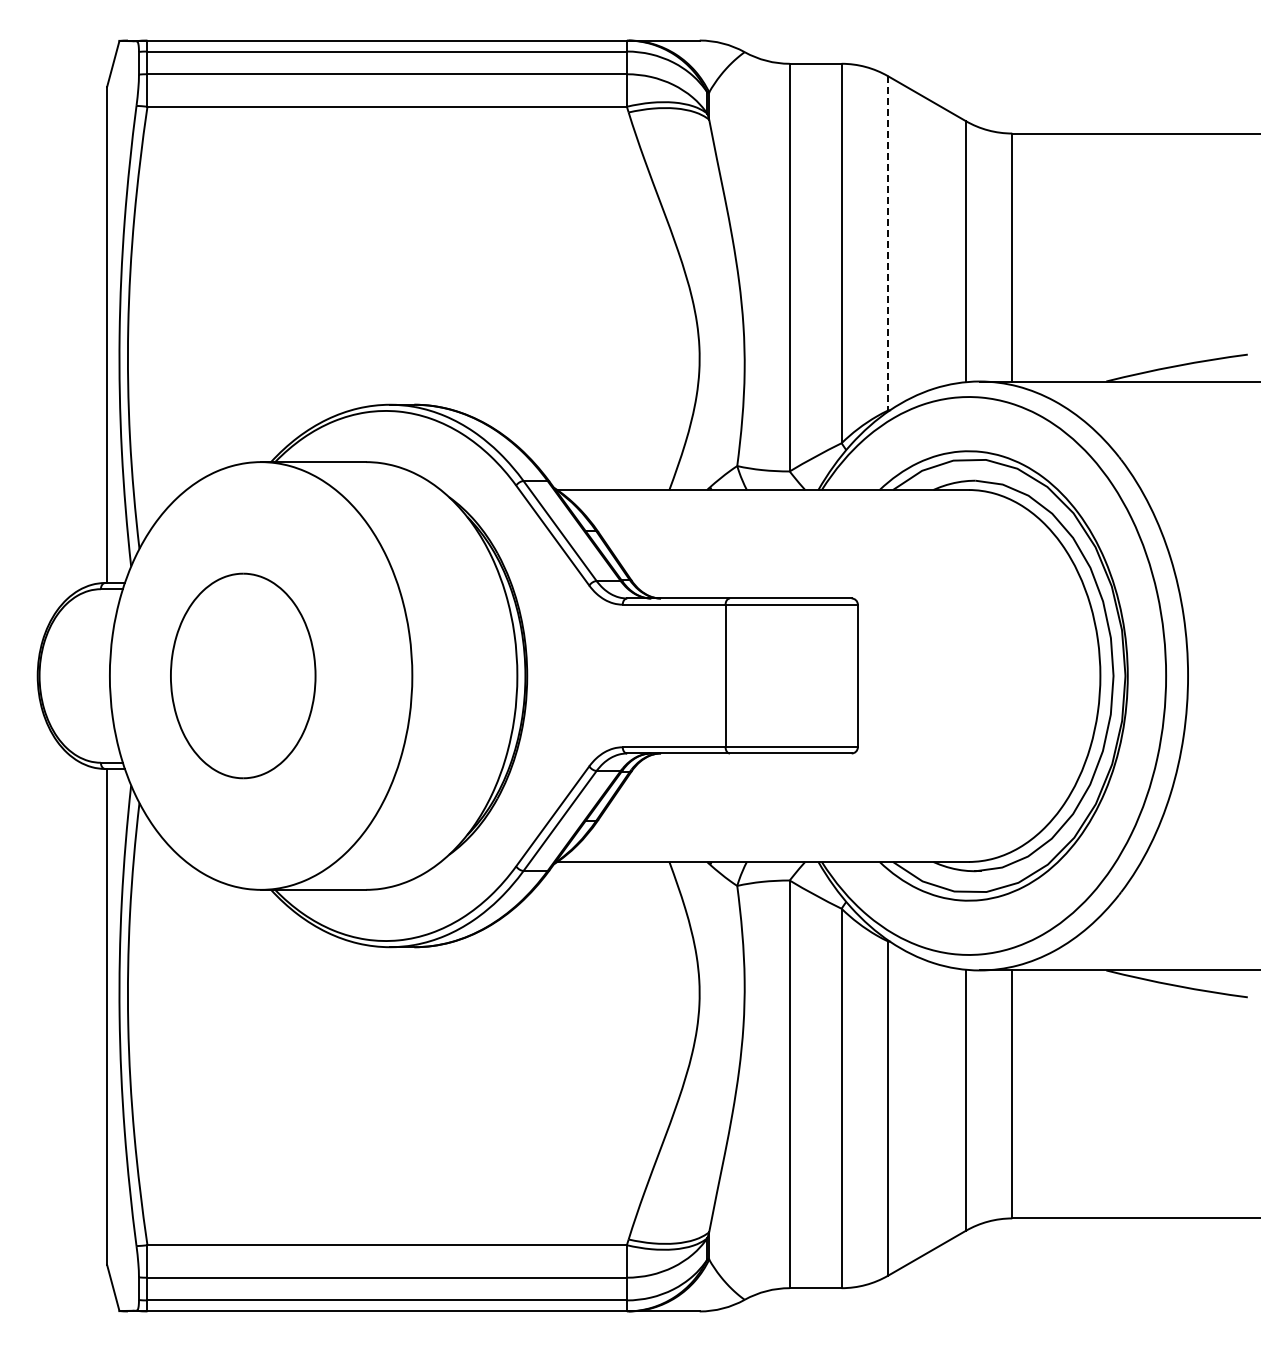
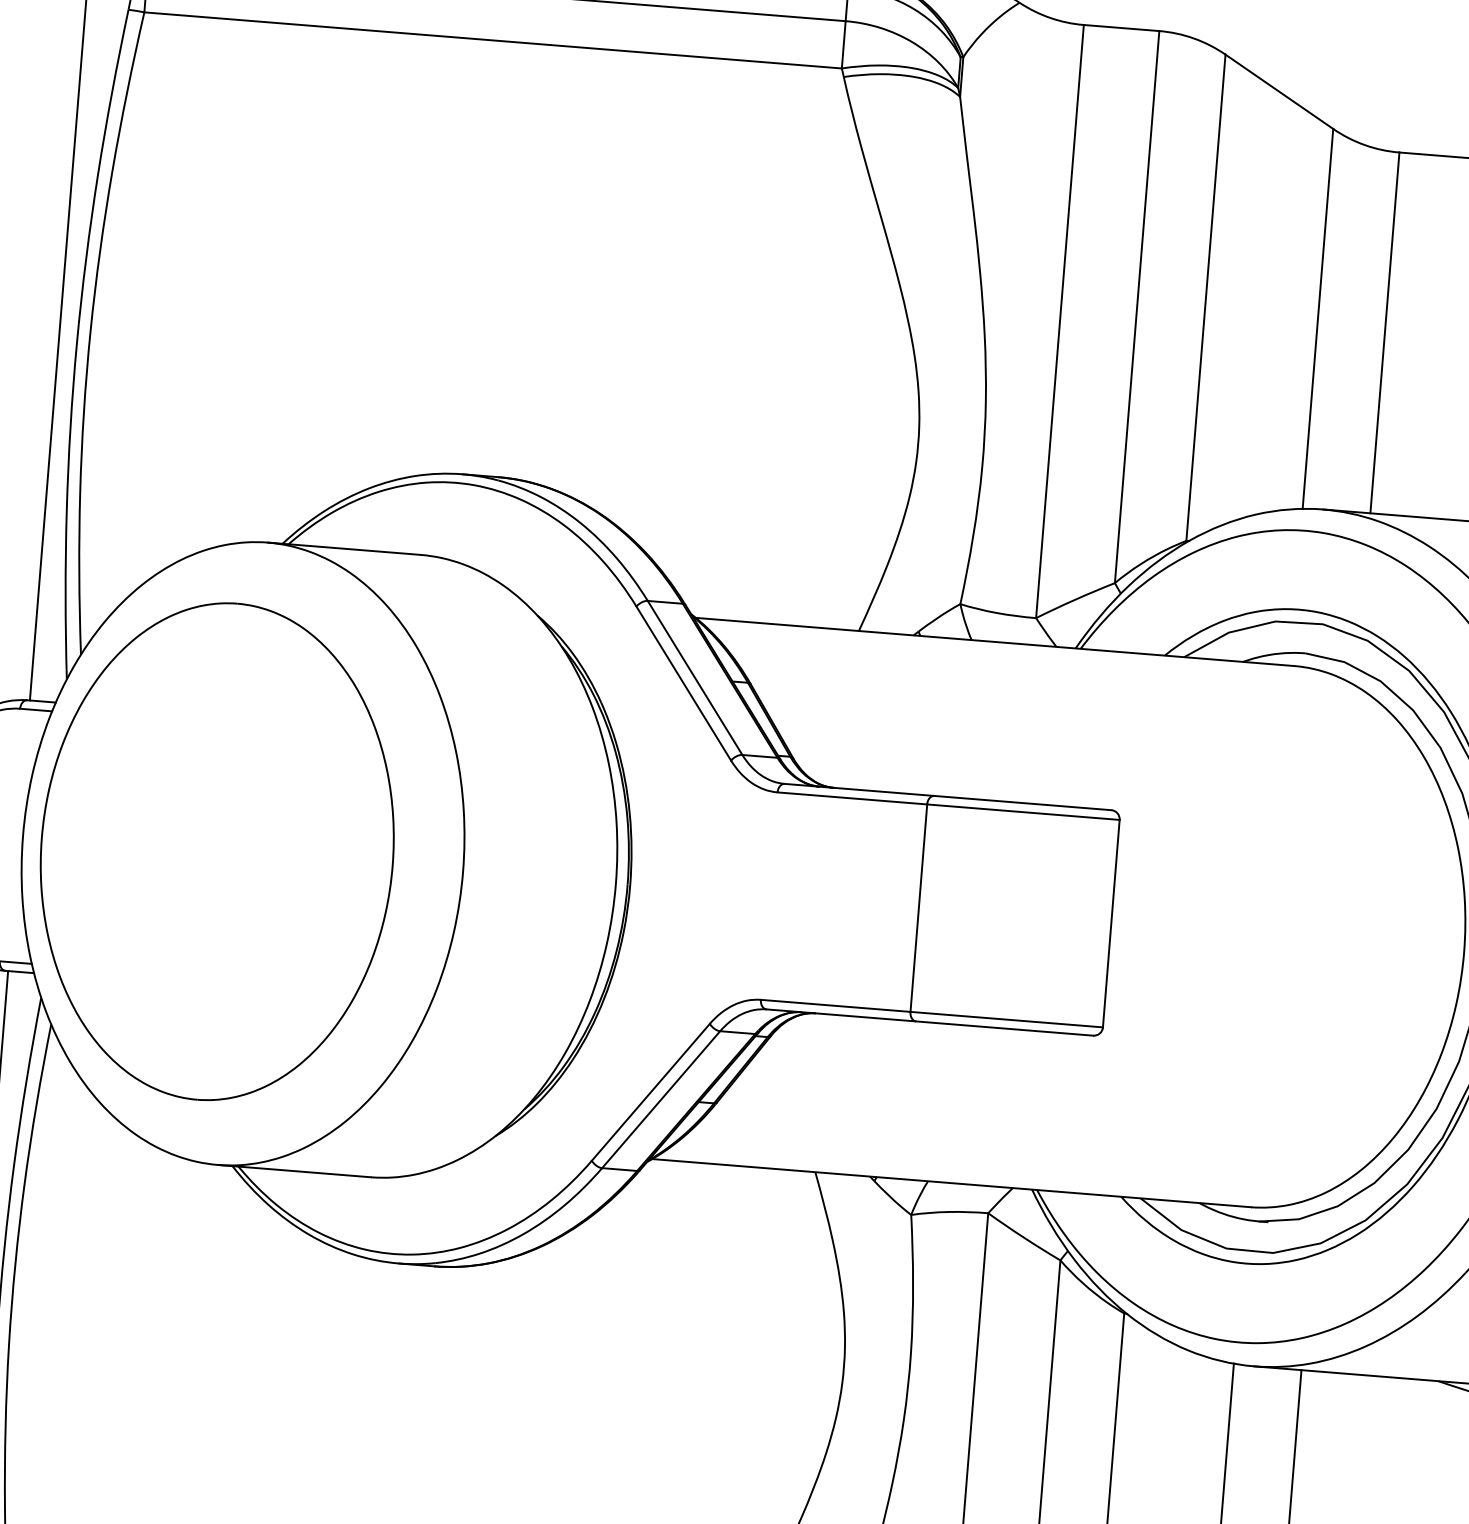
line: (888, 243) -> (1206, 298), dashed -> solid
part: (242, 675) -> (216, 850), size x1.67

